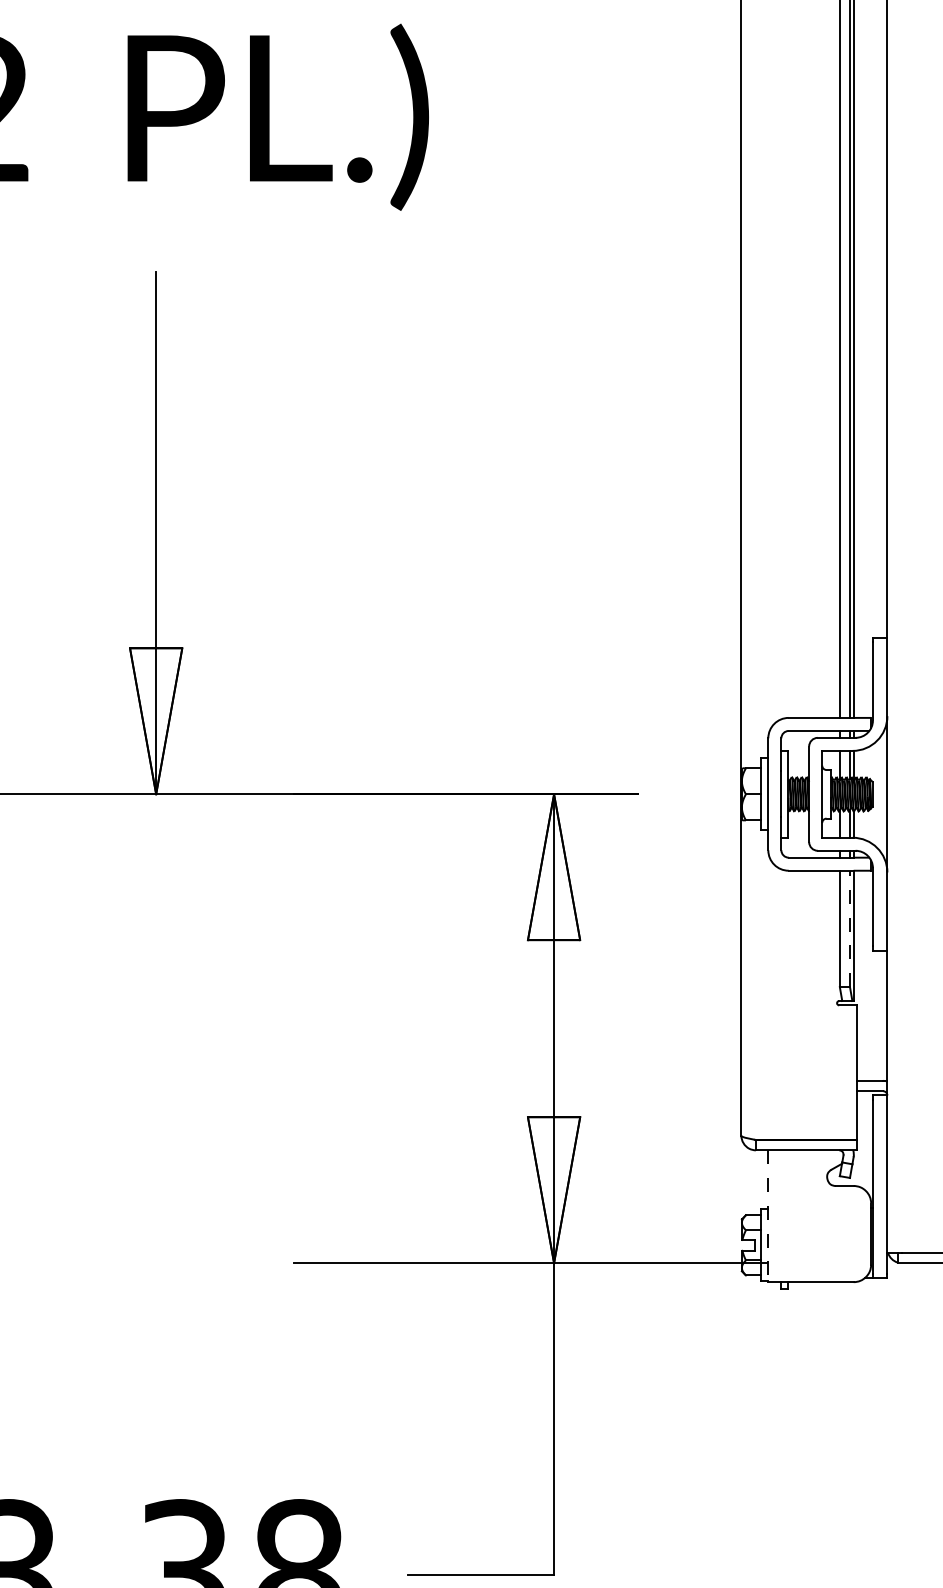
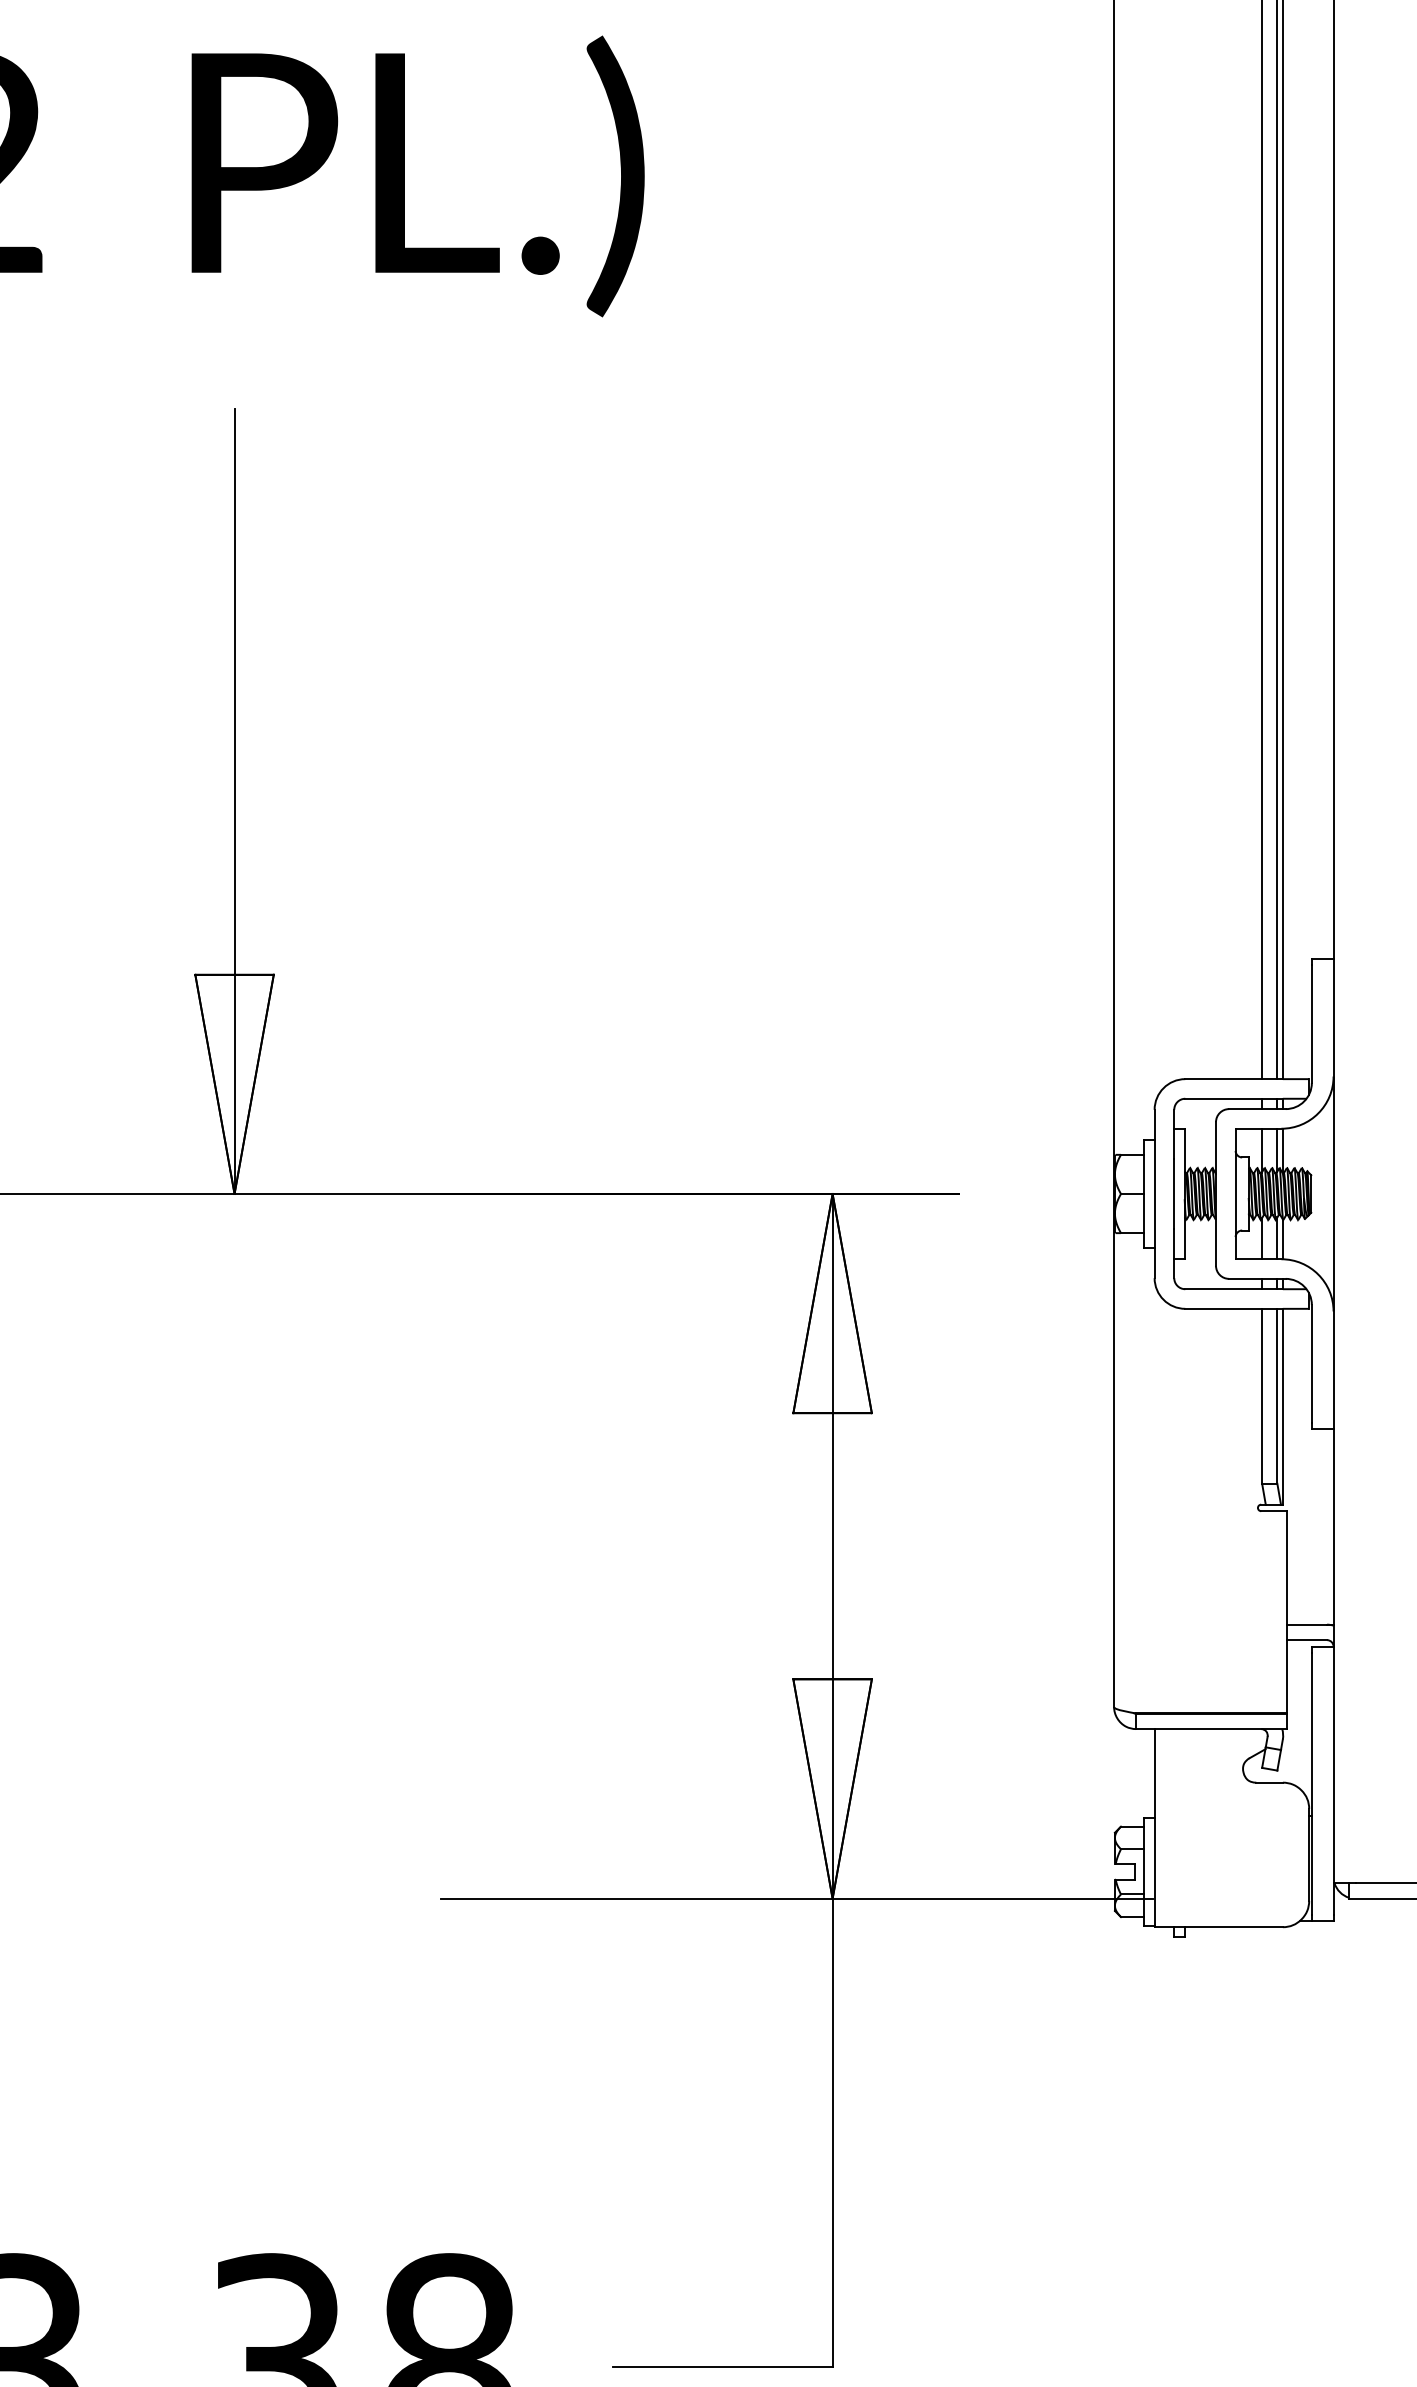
line: (849, 928) -> (1276, 1395), dashed -> solid
line: (768, 1216) -> (1154, 1828), dashed -> solid

